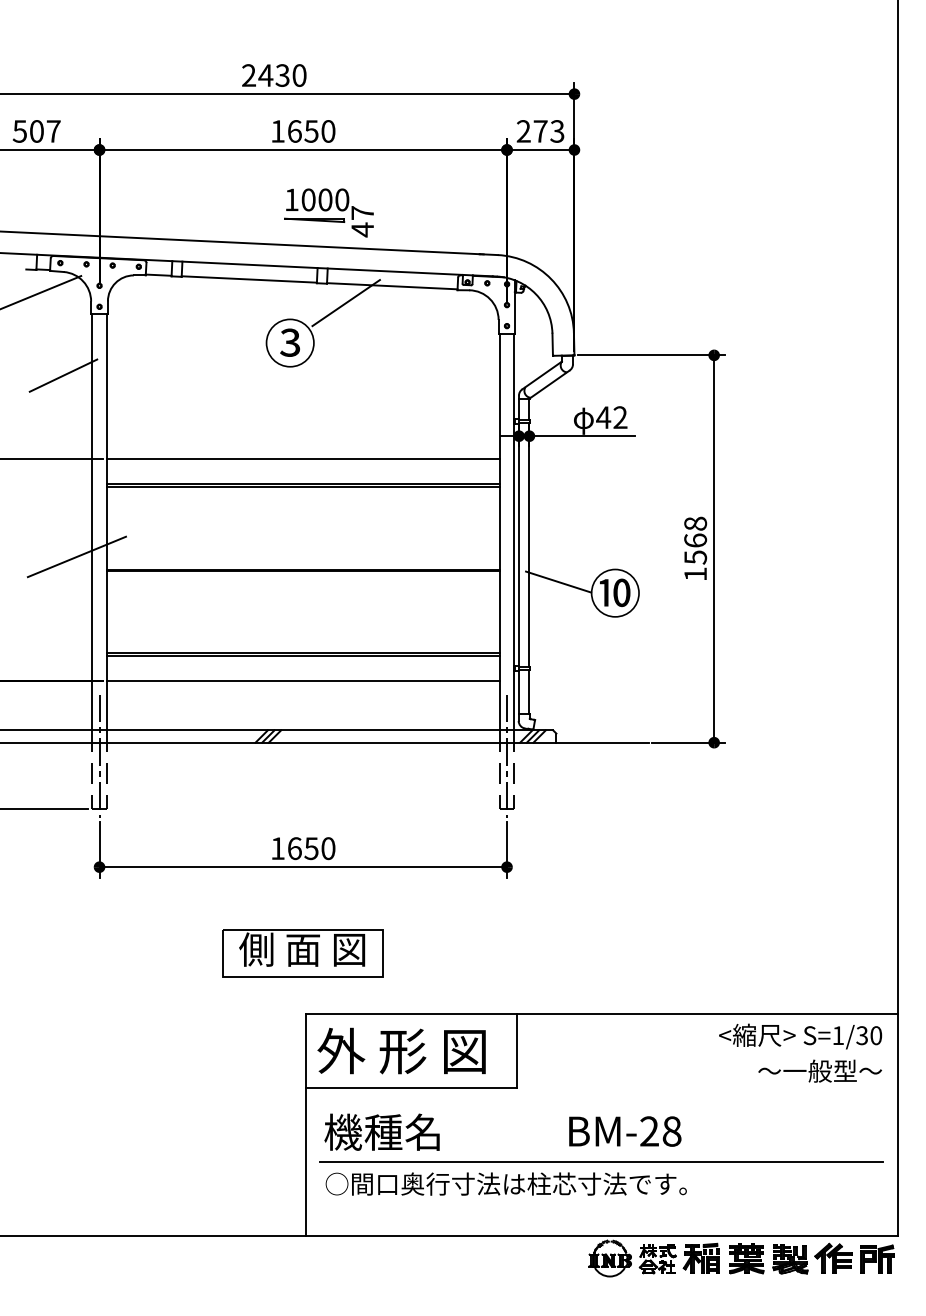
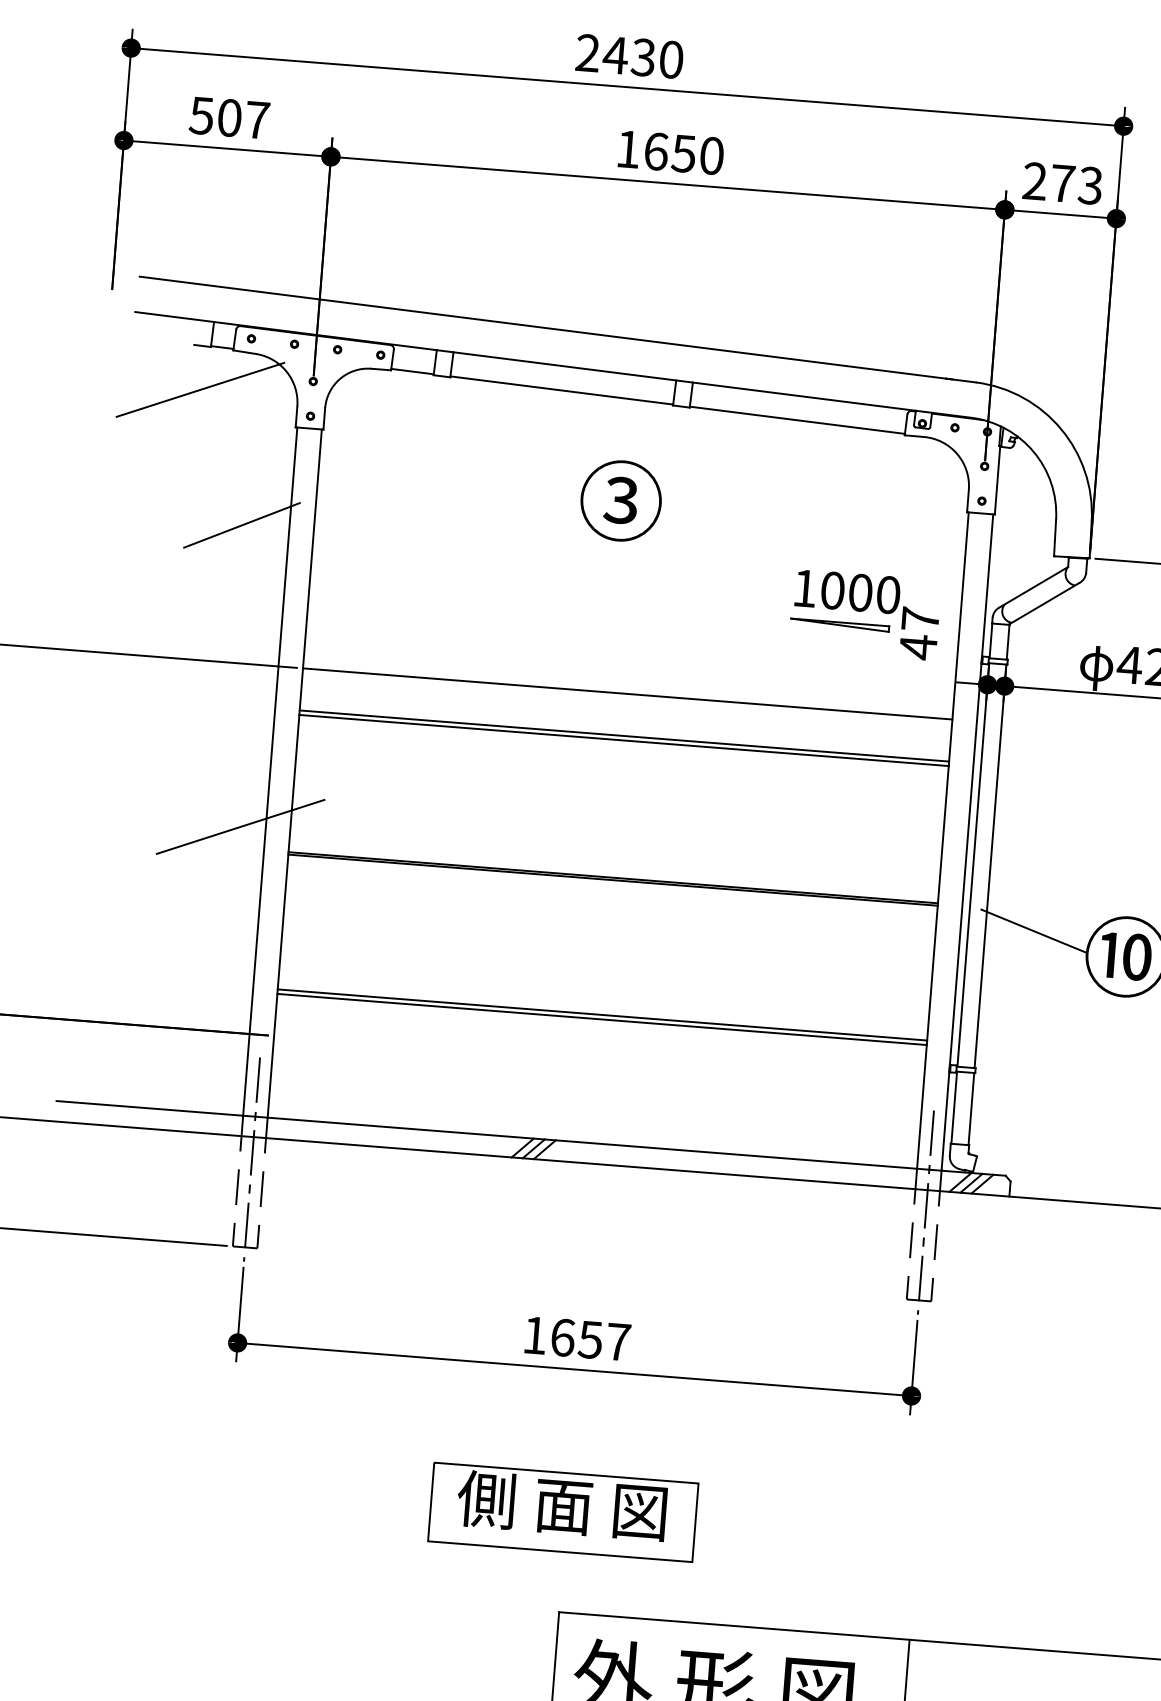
part: (328, 212) -> (864, 613), moved
line: (345, 303) -> (717, 442), removed
line: (302, 680) -> (597, 1060), removed
text: (328, 848) -> (618, 1341), 1650 -> 1657

